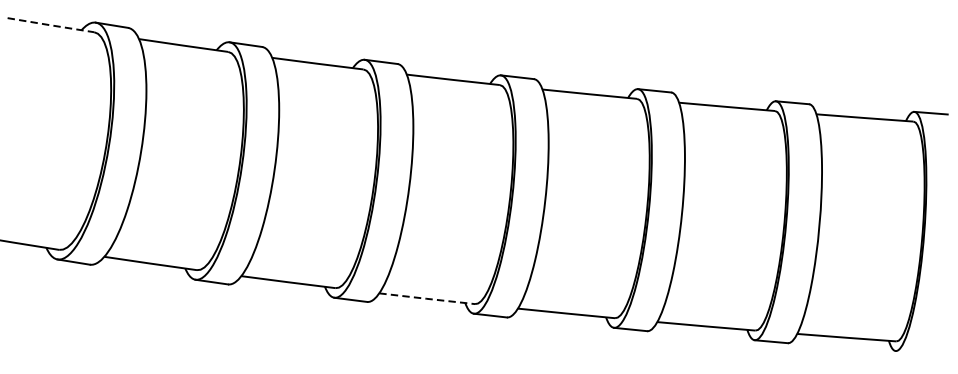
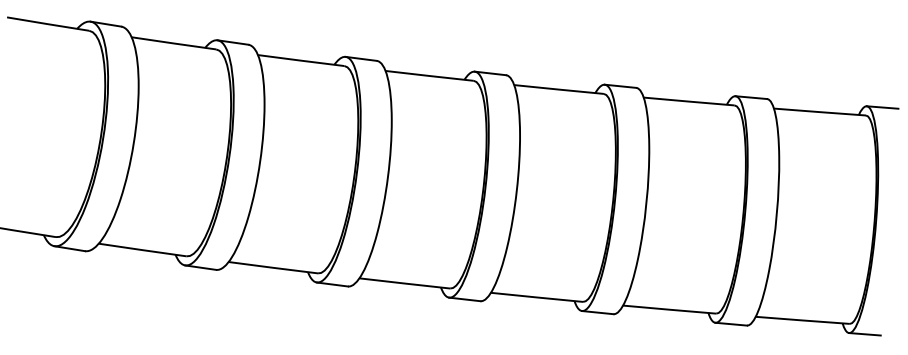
line: (50, 25) -> (47, 24), dashed -> solid
line: (426, 298) -> (404, 283), dashed -> solid
line: (911, 352) -> (864, 334), added

